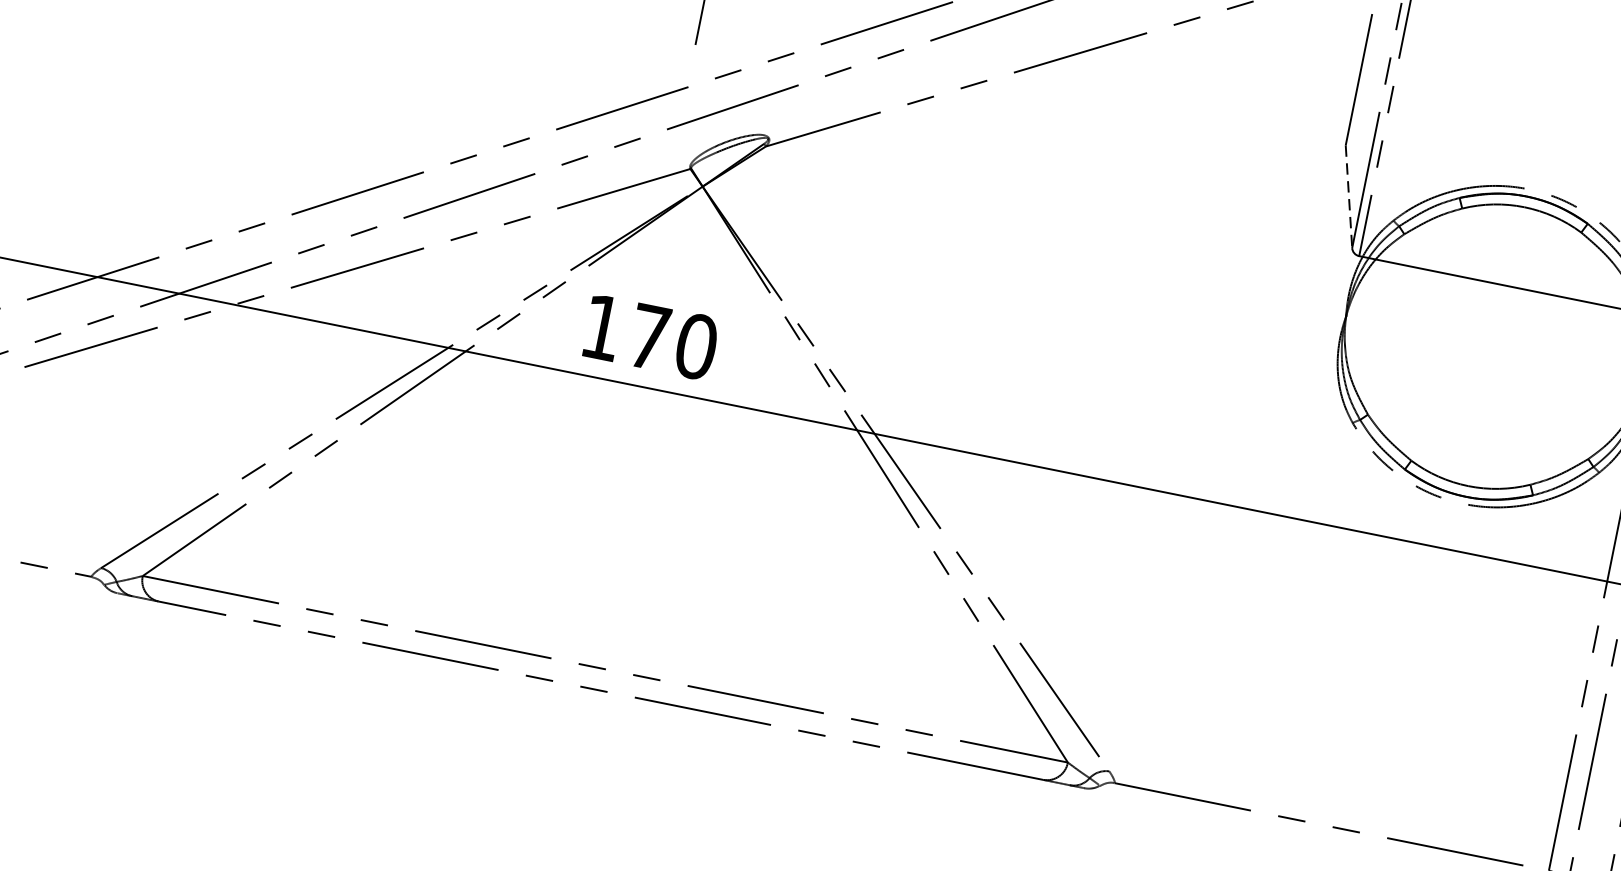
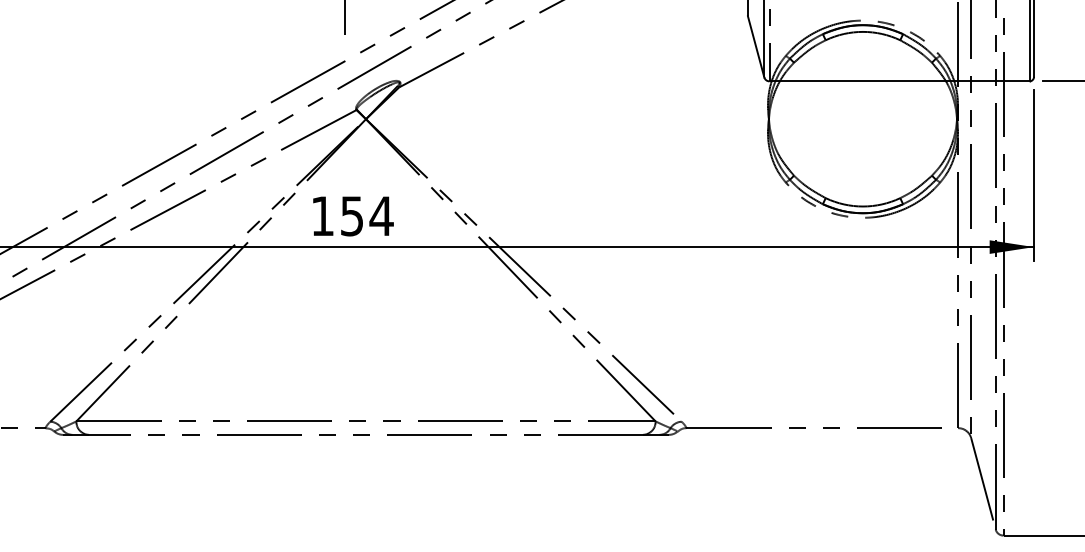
line: (1349, 196) -> (756, 46), dashed -> solid
text: (673, 342) -> (367, 216), 170 -> 154

